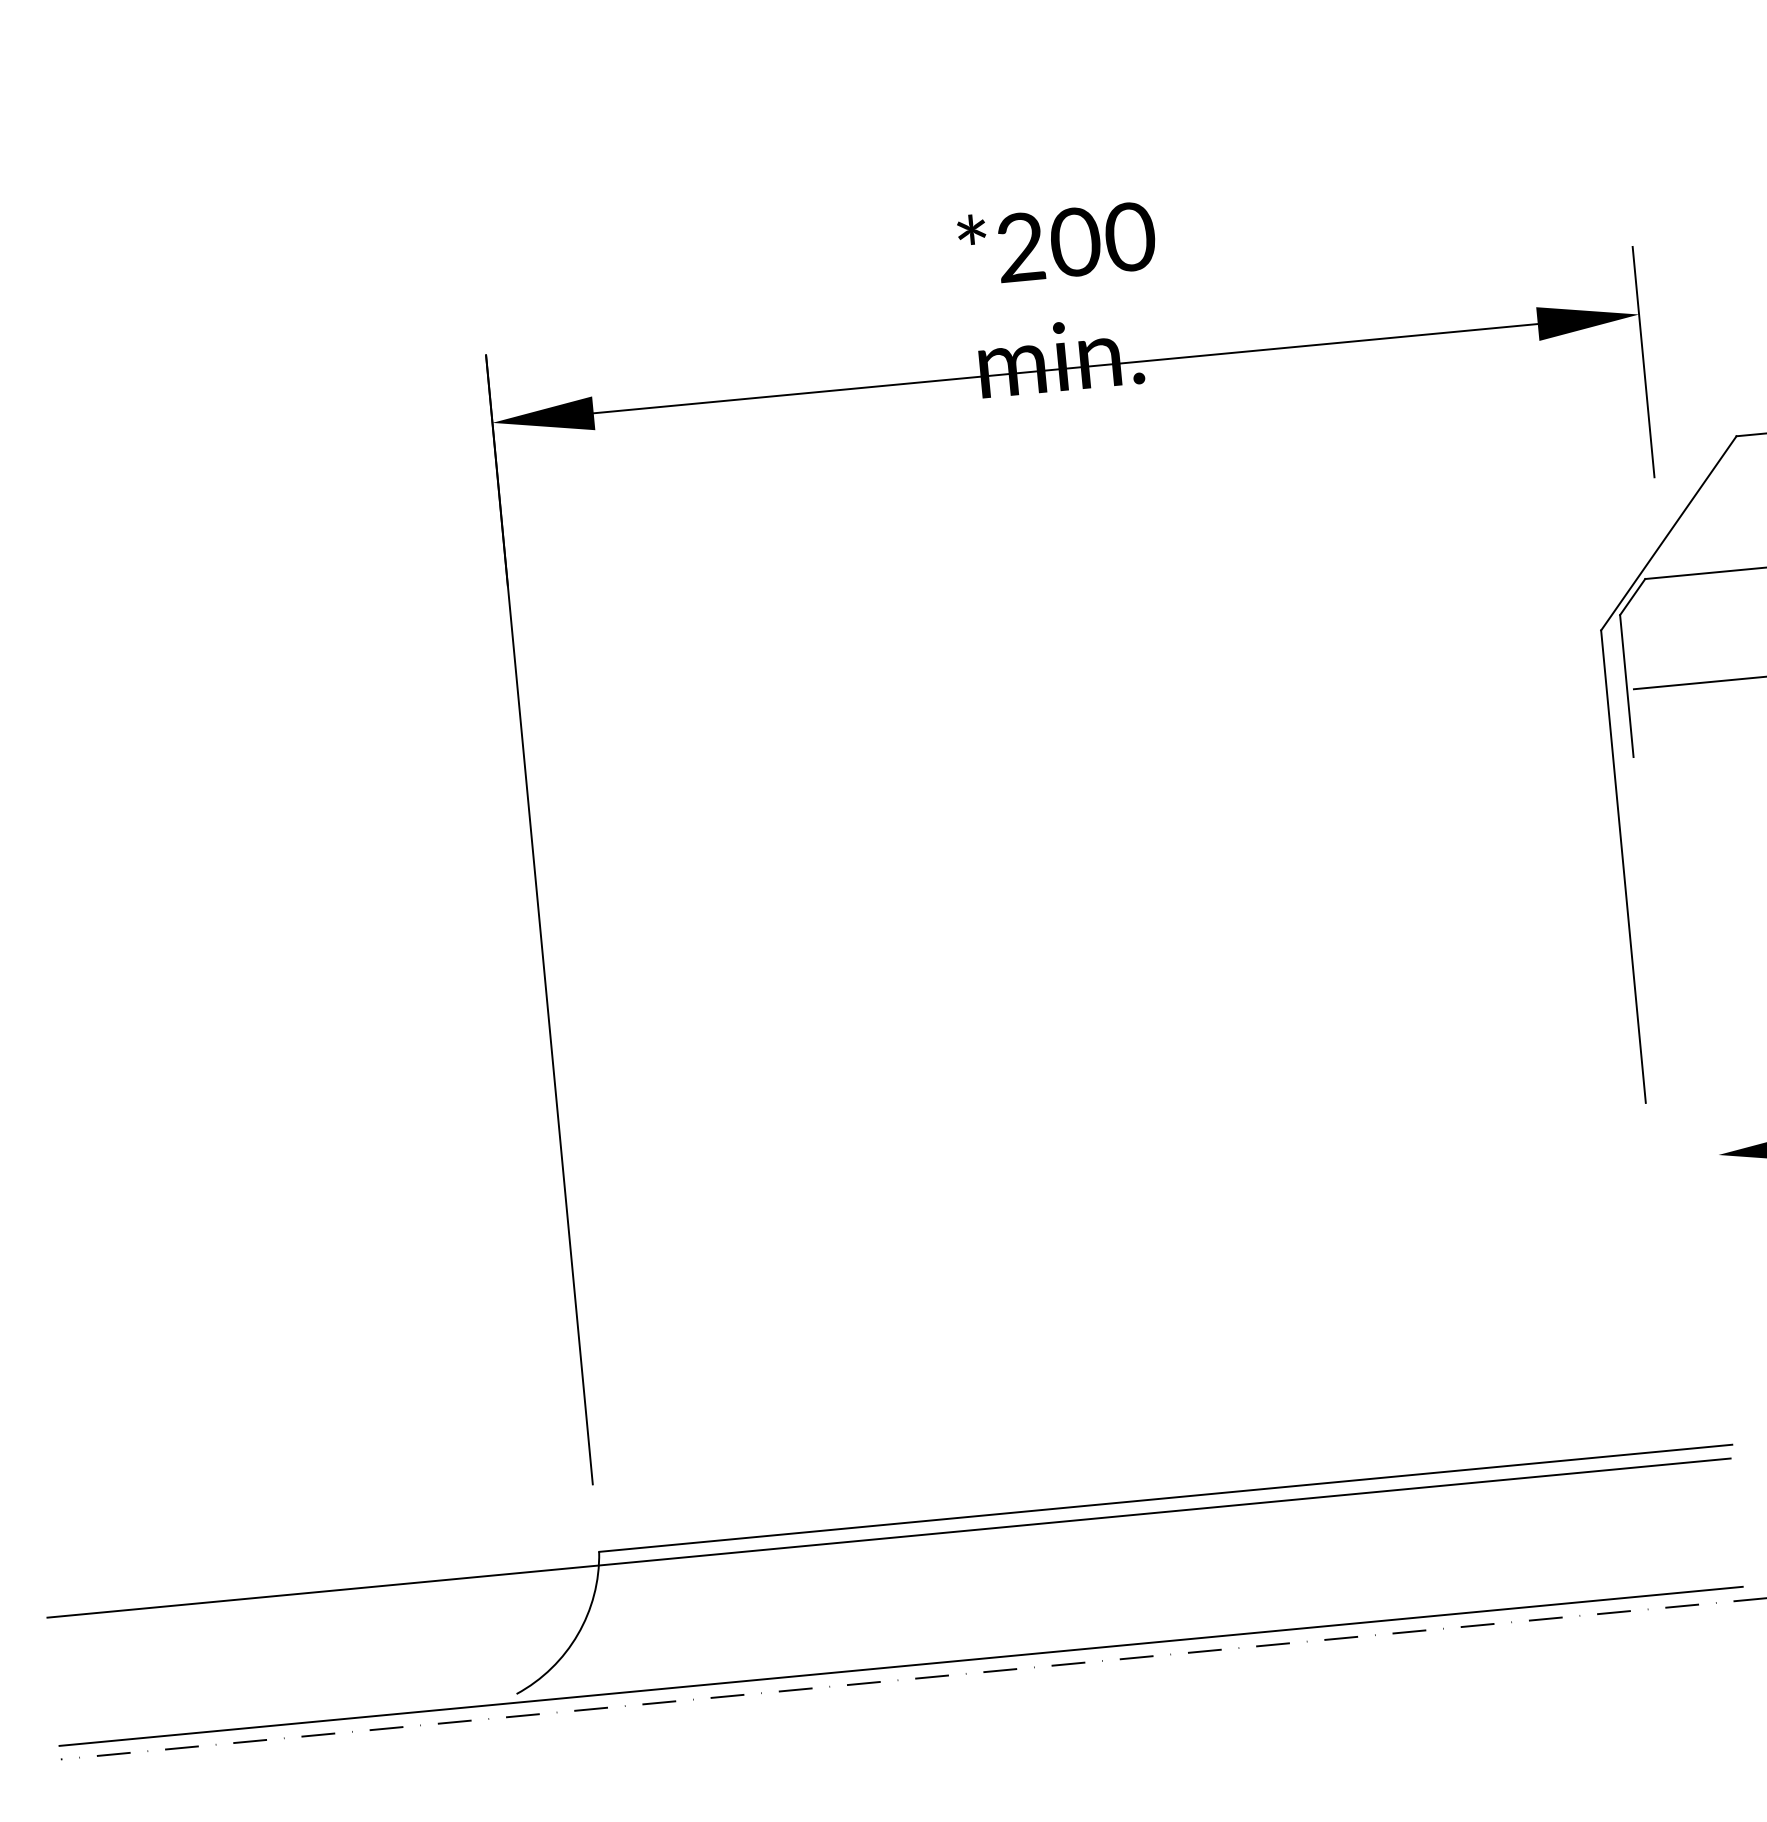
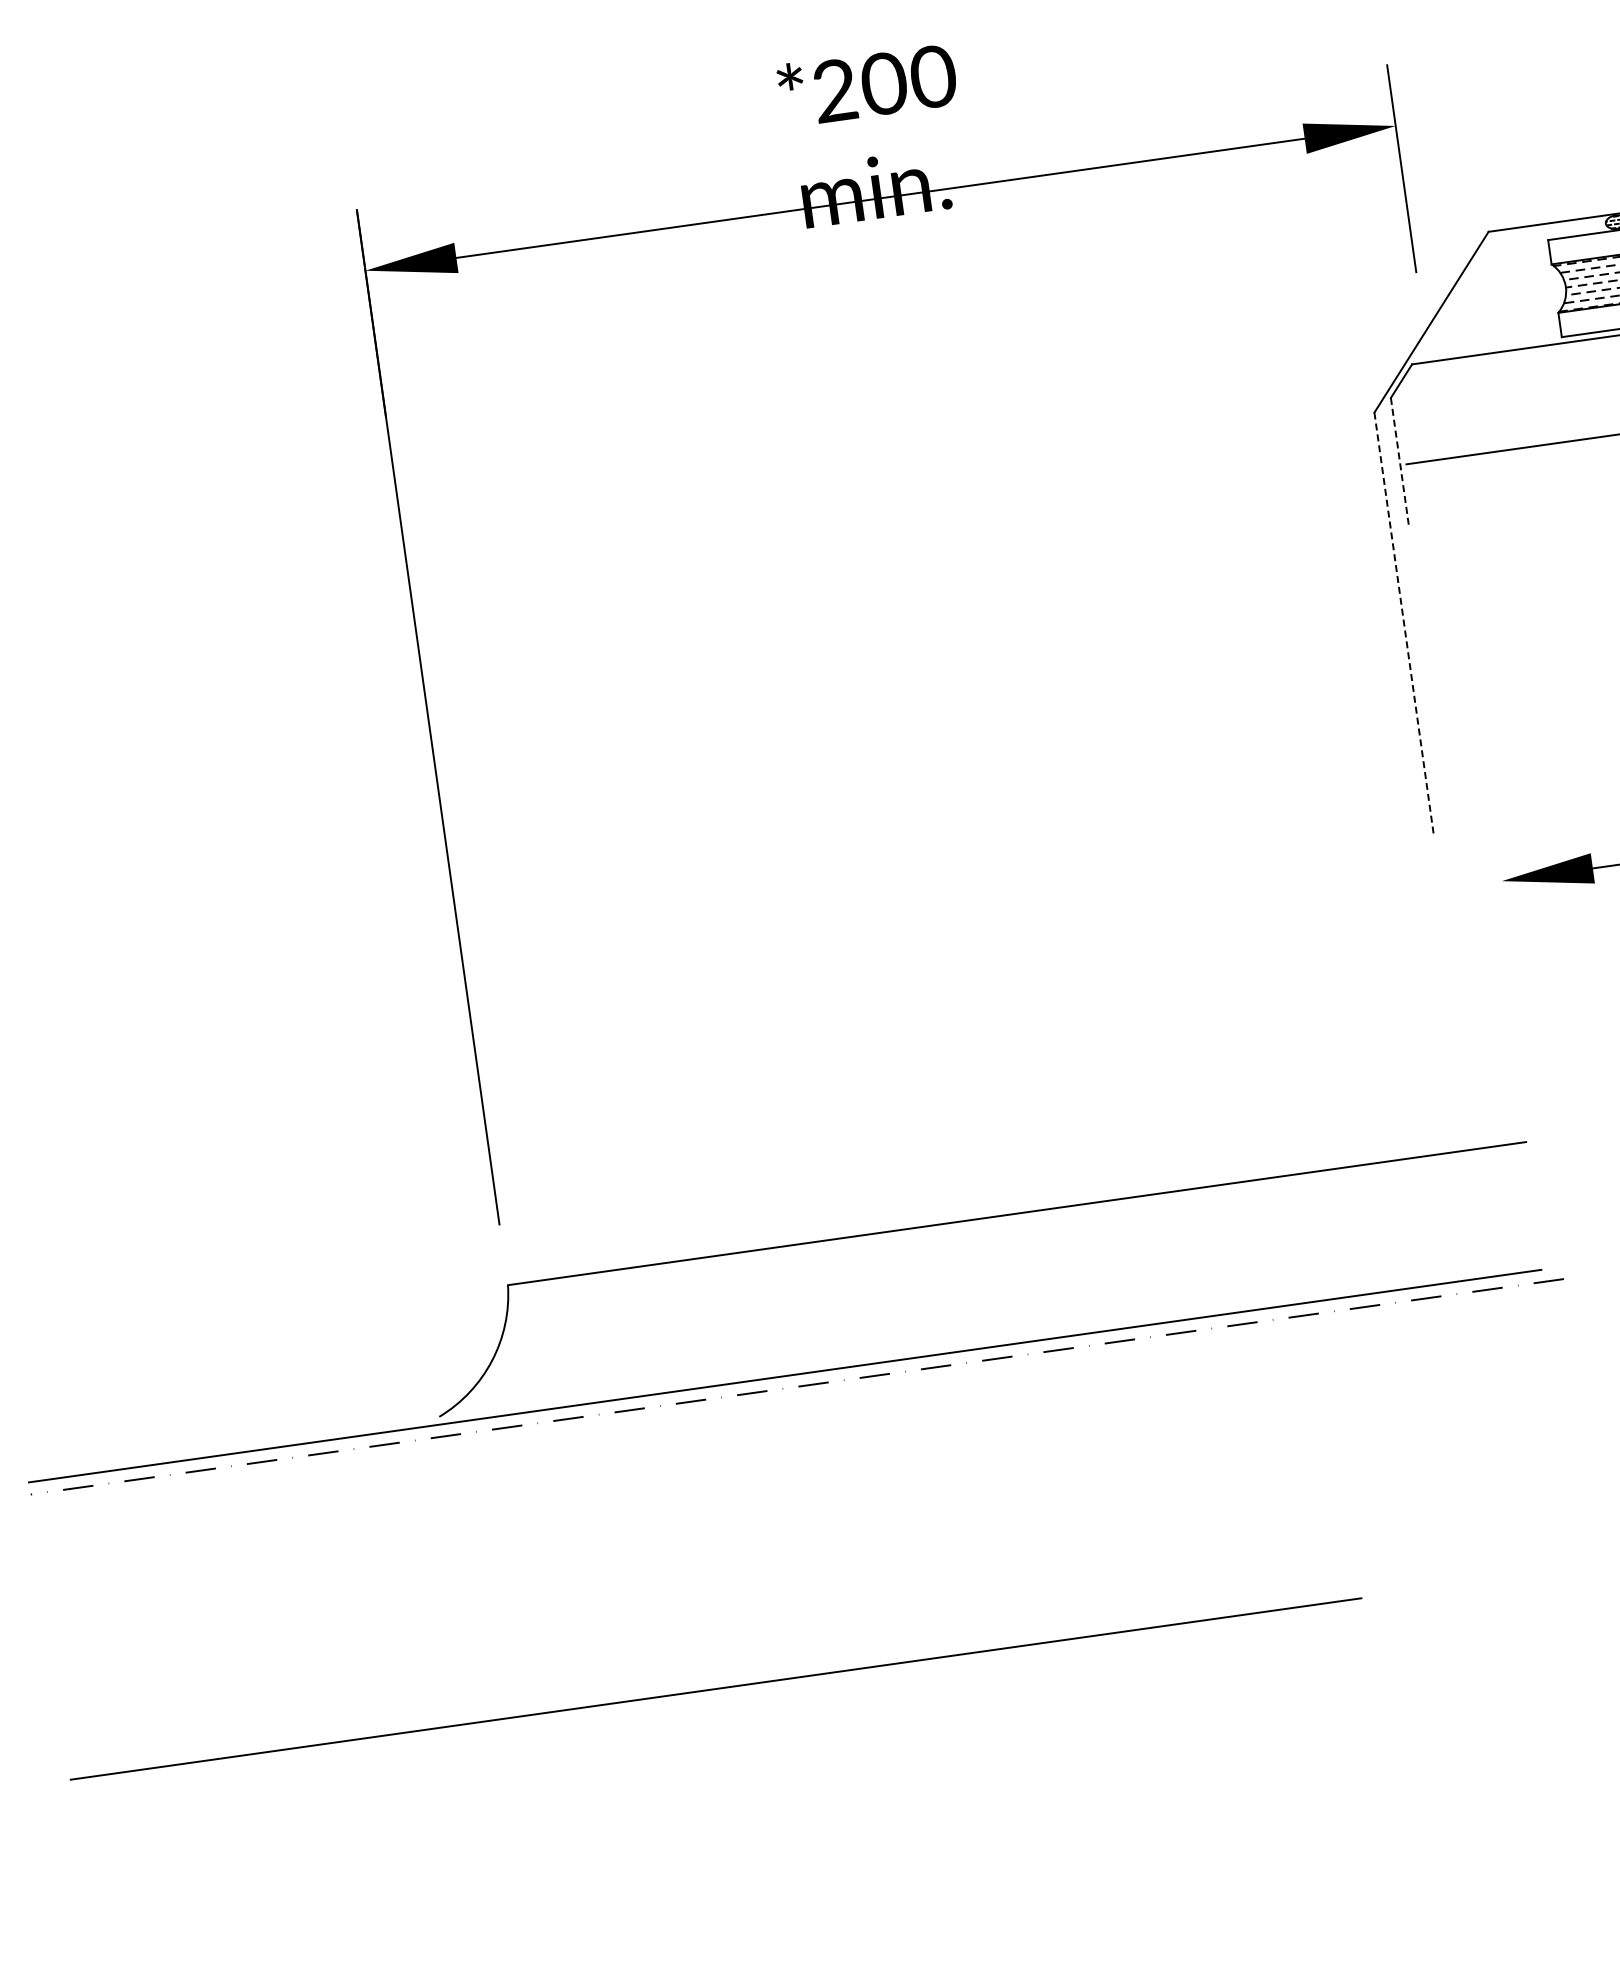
line: (1626, 686) -> (1399, 462), solid -> dashed
line: (1623, 867) -> (1404, 625), solid -> dashed
line: (888, 1537) -> (768, 1260), removed

